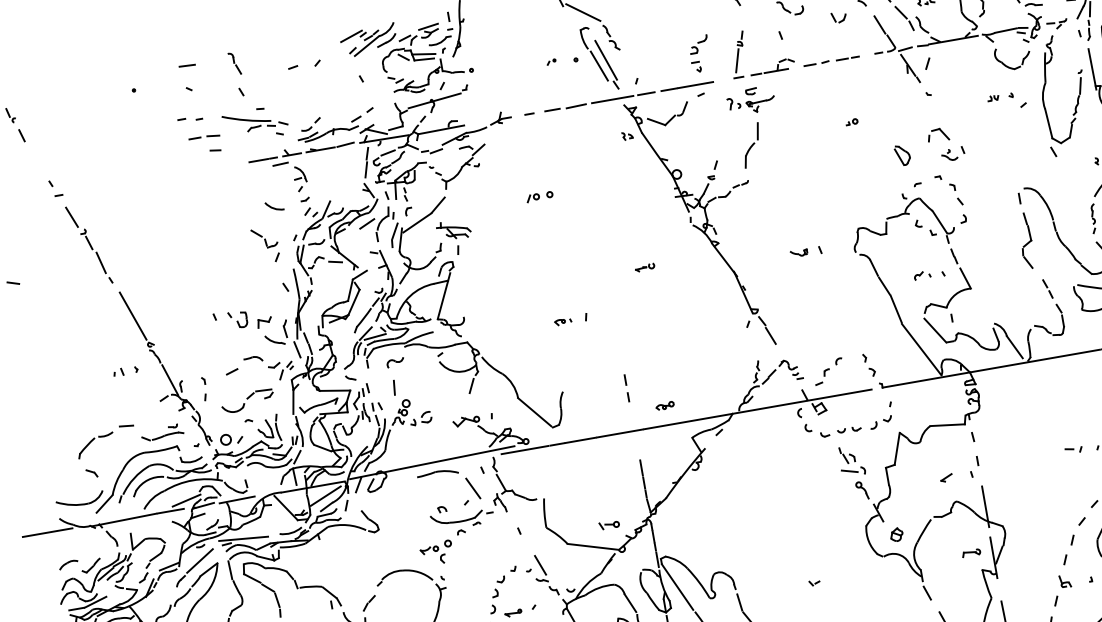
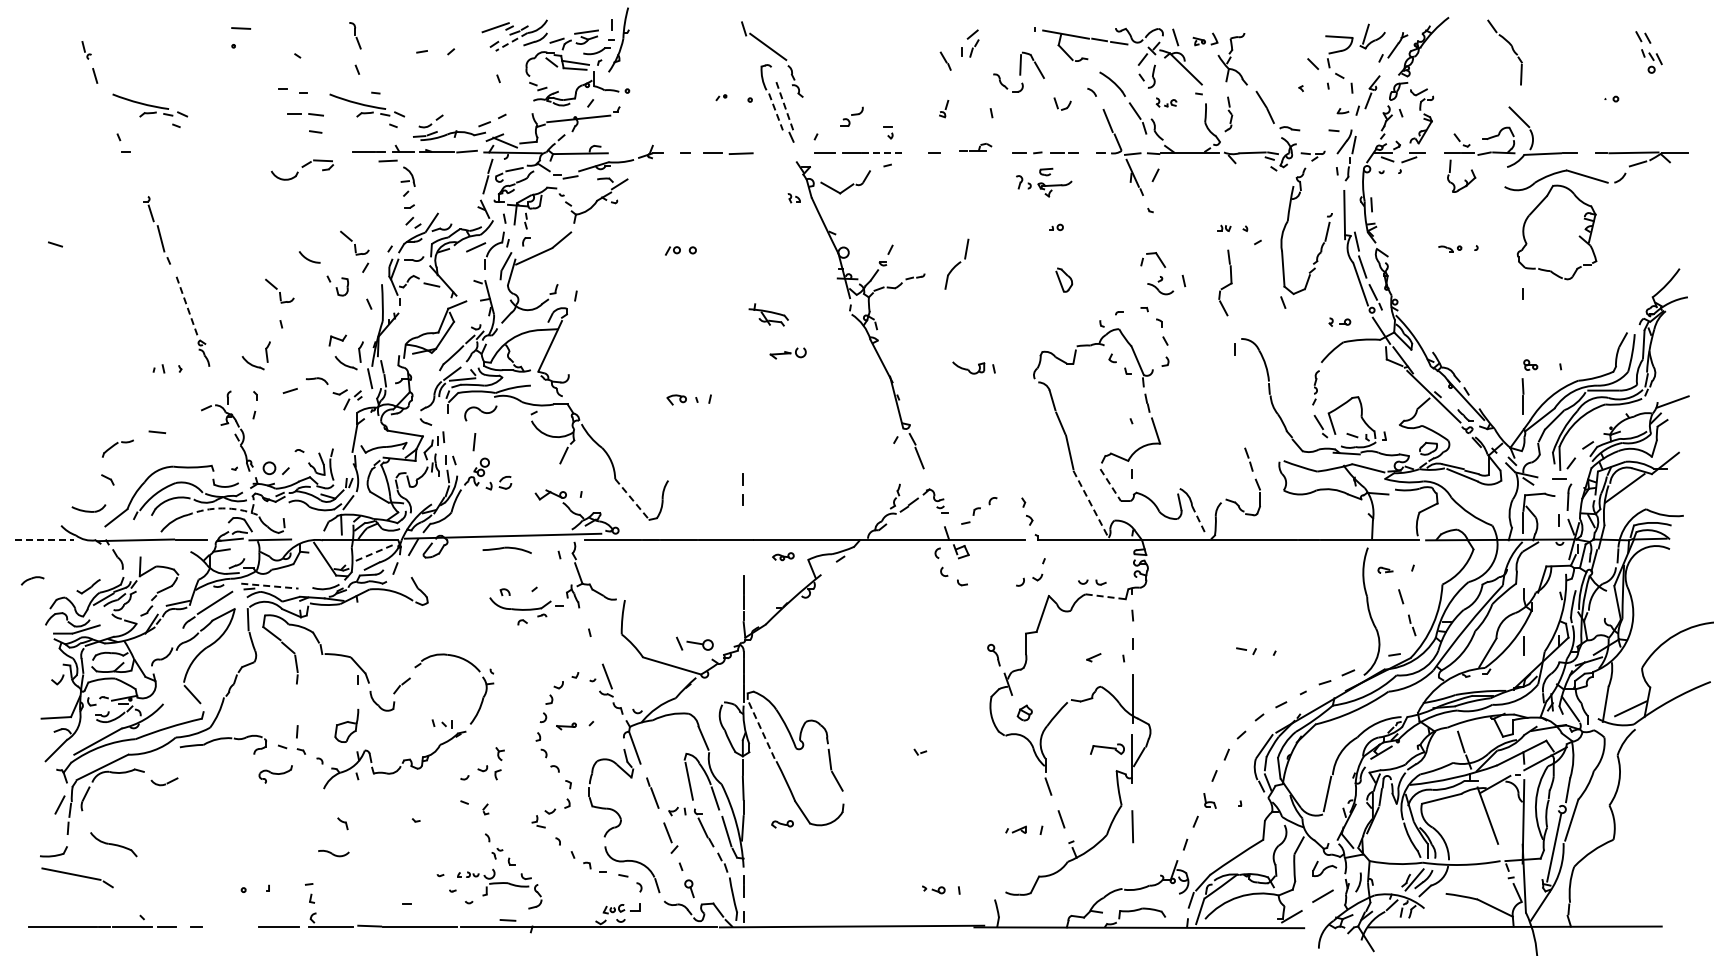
part: (698, 44) -> (851, 116), moved
line: (366, 46) -> (511, 42), solid -> dashed
line: (606, 60) -> (785, 107), solid -> dashed
line: (737, 60) -> (936, 133), removed
part: (1022, 60) -> (1265, 190), removed
line: (187, 65) -> (241, 28), moved
line: (598, 65) -> (775, 111), solid -> dashed
part: (772, 65) -> (975, 146), size x0.6
line: (695, 85) -> (883, 153), solid -> dashed
line: (612, 99) -> (784, 153), removed
part: (751, 100) -> (1044, 182), moved
part: (751, 144) -> (956, 263), moved
part: (952, 153) -> (1166, 284), size x1.4
part: (902, 154) -> (1064, 279), moved
part: (73, 156) -> (150, 110), added
arc: (273, 207) -> (308, 258), moved
line: (72, 217) -> (136, 180), removed
part: (453, 229) -> (768, 314), moved
part: (1026, 240) -> (1225, 282), moved
part: (798, 253) -> (968, 368), size x1.6
part: (644, 268) -> (787, 354), size x1.6
part: (922, 275) -> (1106, 418), removed
part: (208, 288) -> (279, 290), added
line: (133, 315) -> (187, 306), solid -> dashed
part: (237, 319) -> (337, 285), moved
part: (563, 321) -> (682, 399), size x1.6
line: (935, 330) -> (1110, 485), solid -> dashed
line: (1015, 347) -> (1199, 520), solid -> dashed
line: (922, 349) -> (1091, 504), solid -> dashed
part: (195, 354) -> (251, 363), added
part: (395, 362) -> (480, 413), size x1.6
line: (169, 379) -> (216, 387), removed
part: (247, 400) -> (302, 169), moved
part: (665, 405) -> (783, 556), moved
line: (534, 412) -> (631, 498), solid -> dashed
line: (948, 424) -> (1106, 596), solid -> dashed
part: (849, 429) -> (1092, 582), moved
part: (162, 432) -> (197, 446), removed
part: (95, 445) -> (117, 448), size x0.7
part: (851, 460) -> (987, 618), removed
arc: (192, 480) -> (222, 508), solid -> dashed
line: (473, 487) -> (545, 573), removed
line: (325, 496) -> (373, 553), solid -> dashed
part: (79, 500) -> (88, 508), size x0.6
line: (186, 500) -> (211, 530), removed
part: (609, 524) -> (695, 643), size x1.6
line: (48, 532) -> (45, 539), solid -> dashed
line: (243, 539) -> (269, 586), solid -> dashed
part: (437, 553) -> (490, 641), removed
part: (971, 553) -> (1107, 749), size x1.6
part: (68, 564) -> (32, 580), moved
line: (677, 586) -> (761, 728), solid -> dashed

